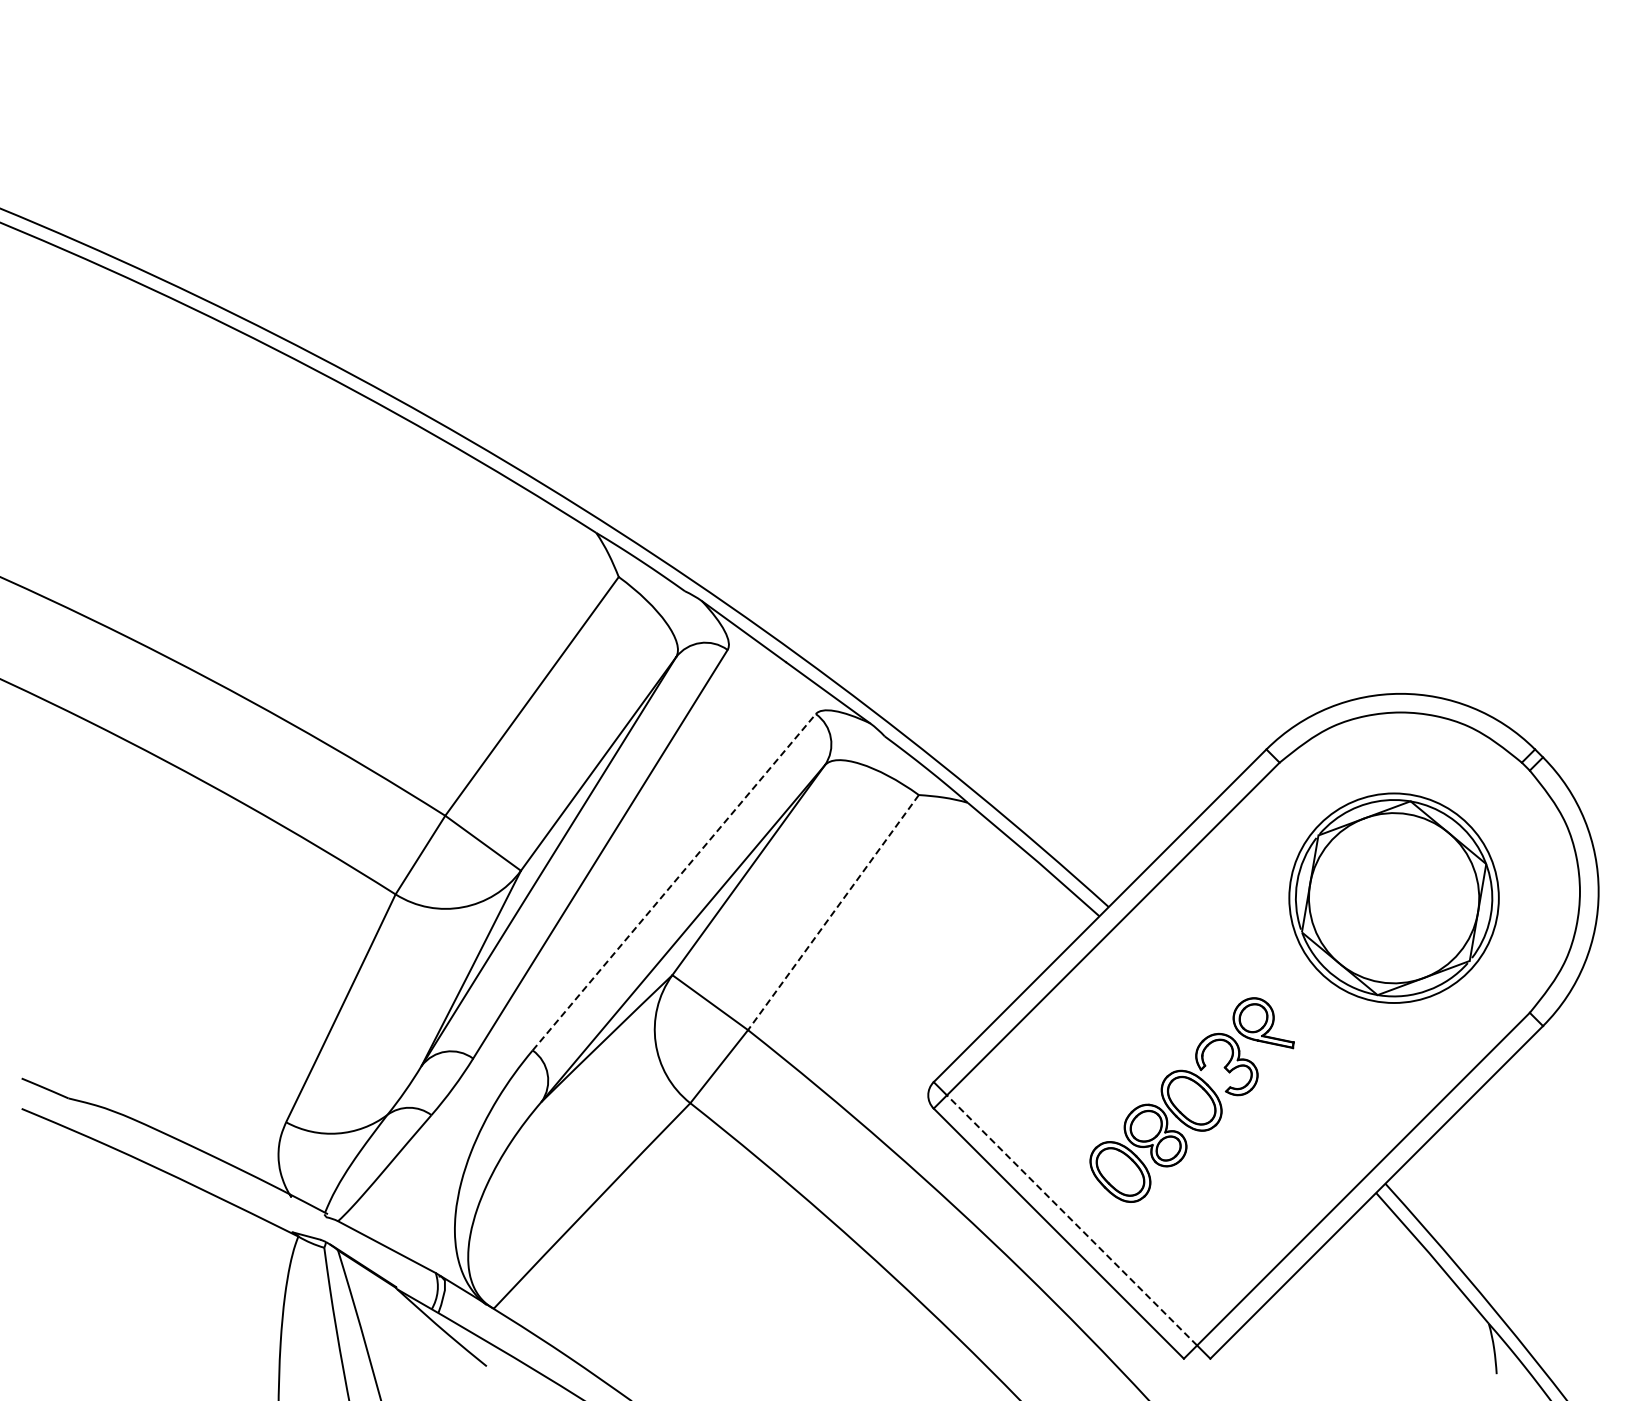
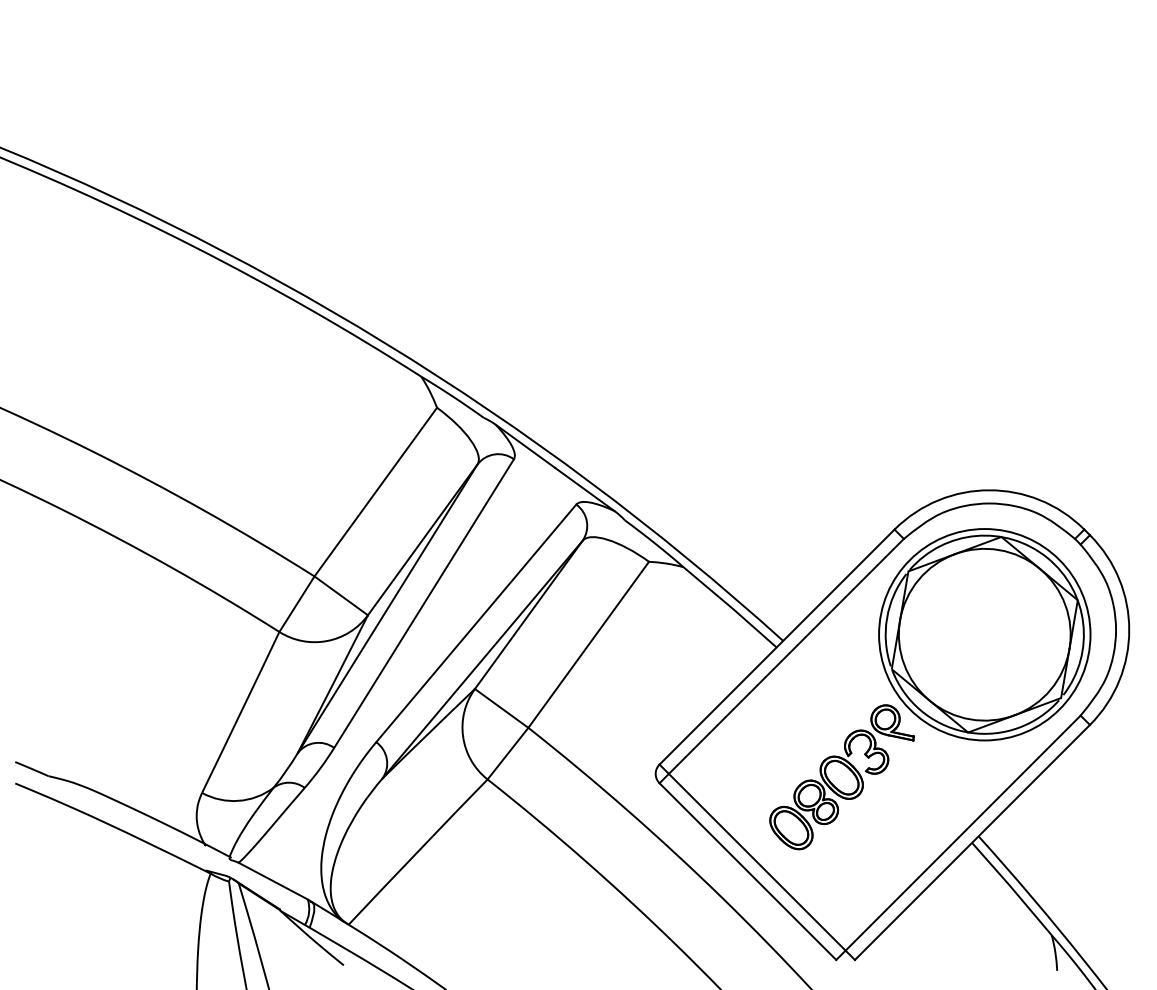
line: (674, 882) -> (476, 623), dashed -> solid
part: (1393, 897) -> (984, 634), size x1.43
line: (833, 913) -> (588, 645), dashed -> solid
line: (1072, 1220) -> (757, 862), dashed -> solid

